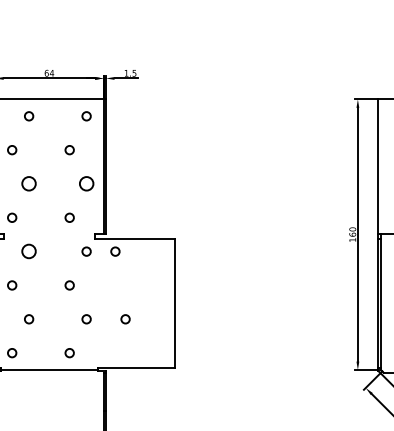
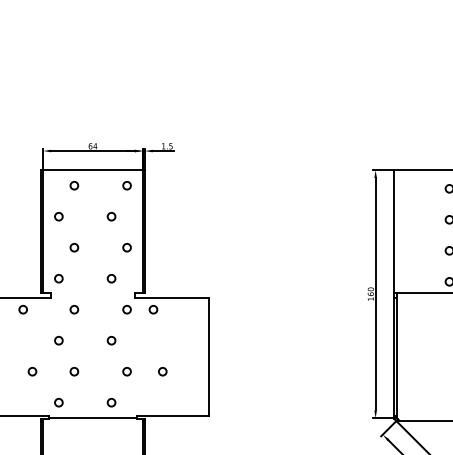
circle: (29, 183) -> (74, 247), size x0.62
circle: (85, 183) -> (126, 247), size x0.62
circle: (29, 251) -> (74, 309), size x0.62

